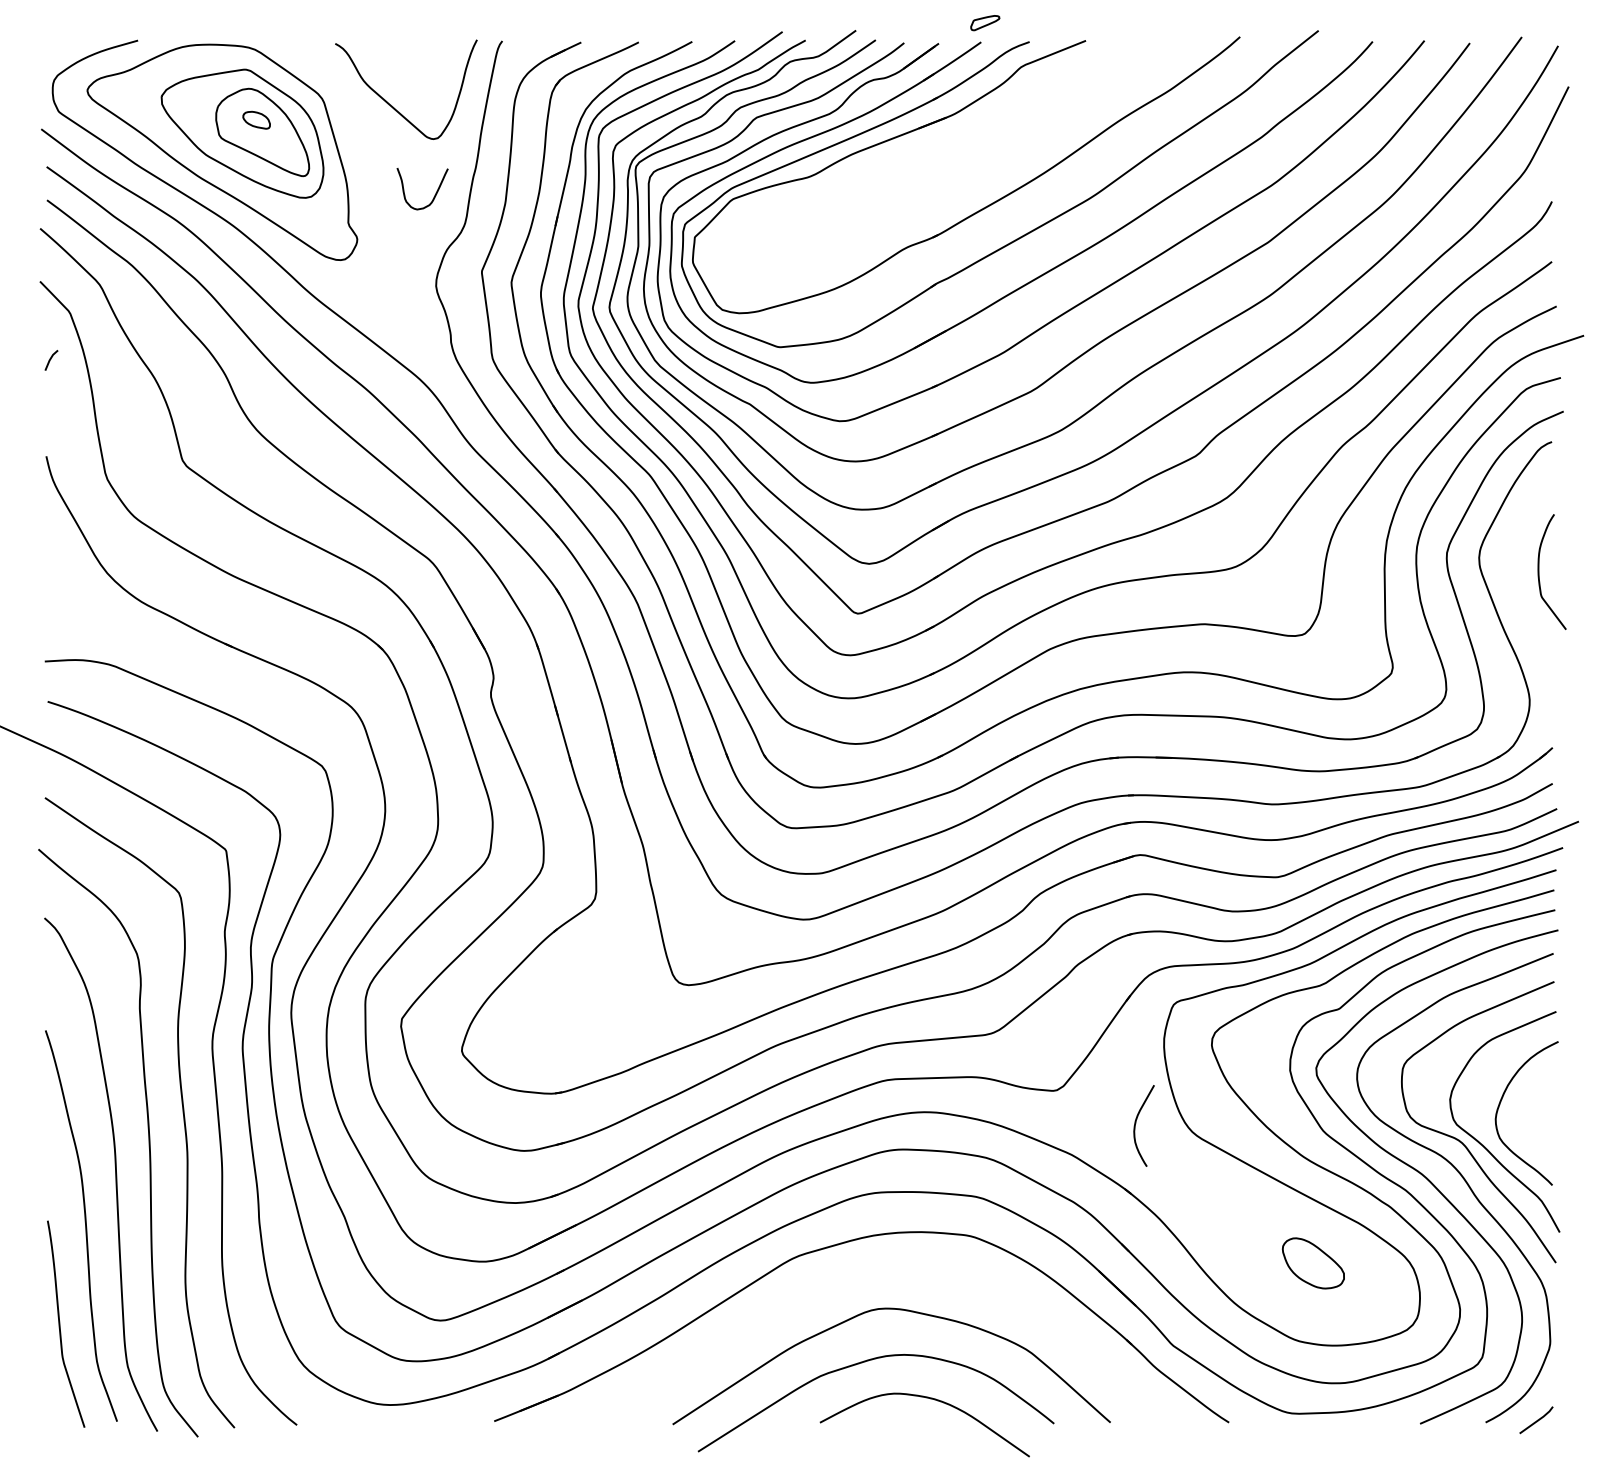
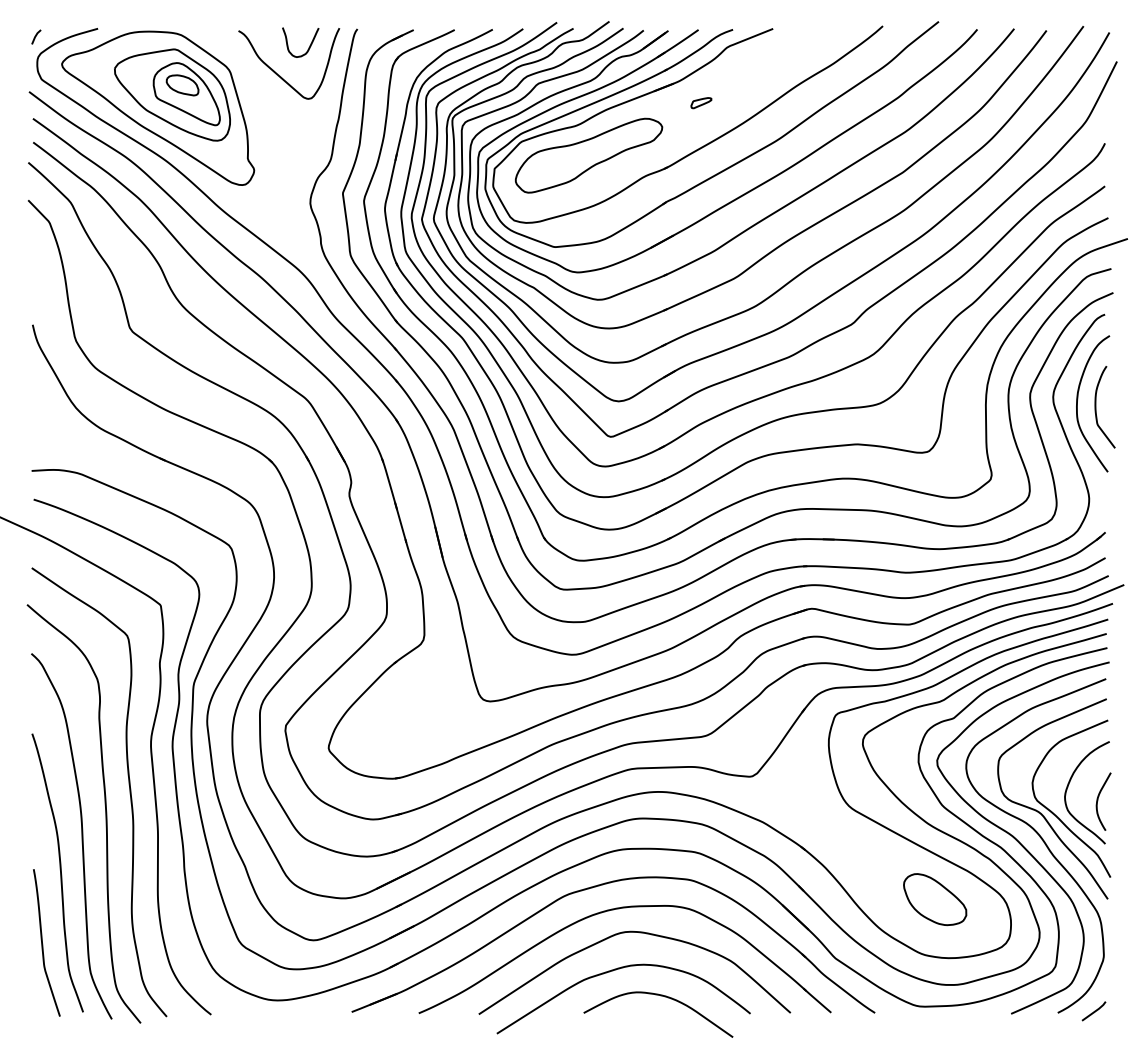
part: (985, 23) -> (701, 103), moved
part: (256, 120) -> (182, 85), size x1.67
curve: (434, 195) -> (309, 47), moved
part: (827, 218) -> (589, 155), added
line: (51, 359) -> (36, 36), moved
curve: (1513, 567) -> (1077, 403), added
curve: (1136, 1123) -> (1098, 799), moved
part: (1313, 1263) -> (935, 899), size x1.43
part: (865, 1277) -> (616, 909), added

